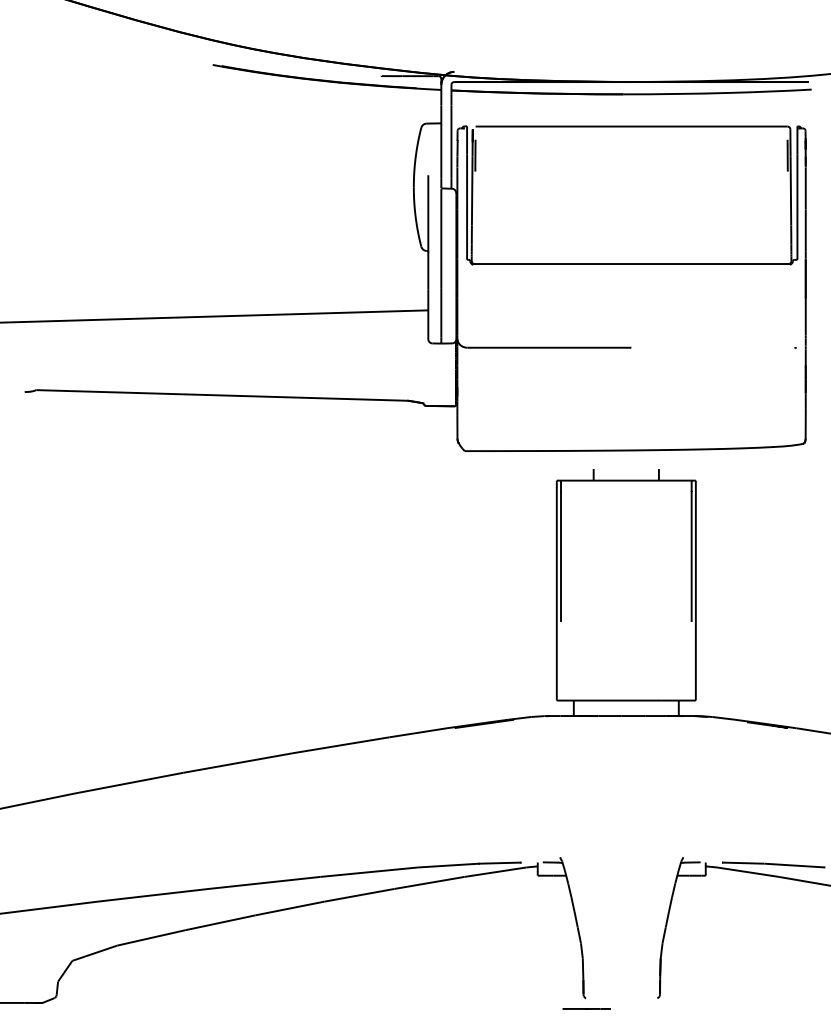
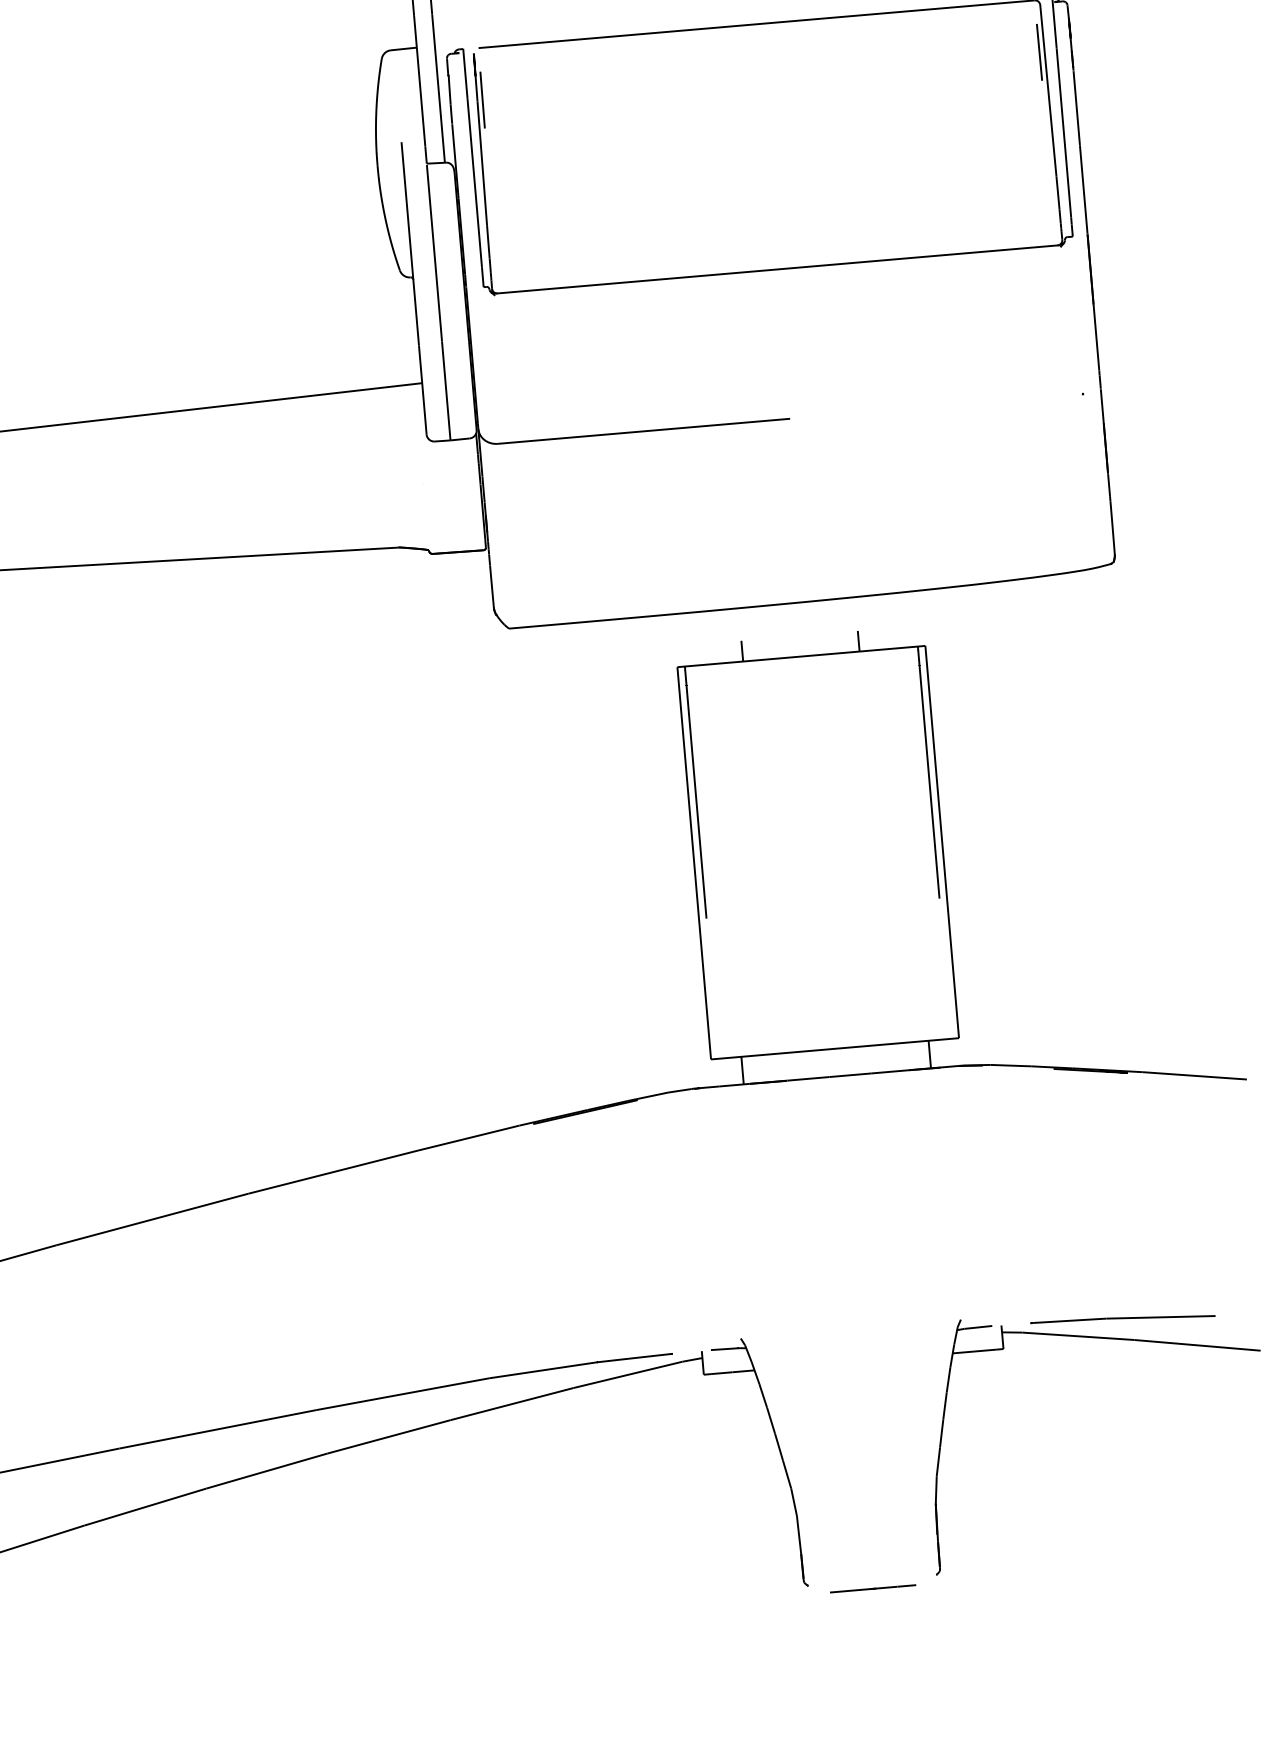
line: (586, 1008) -> (872, 1588), moved

